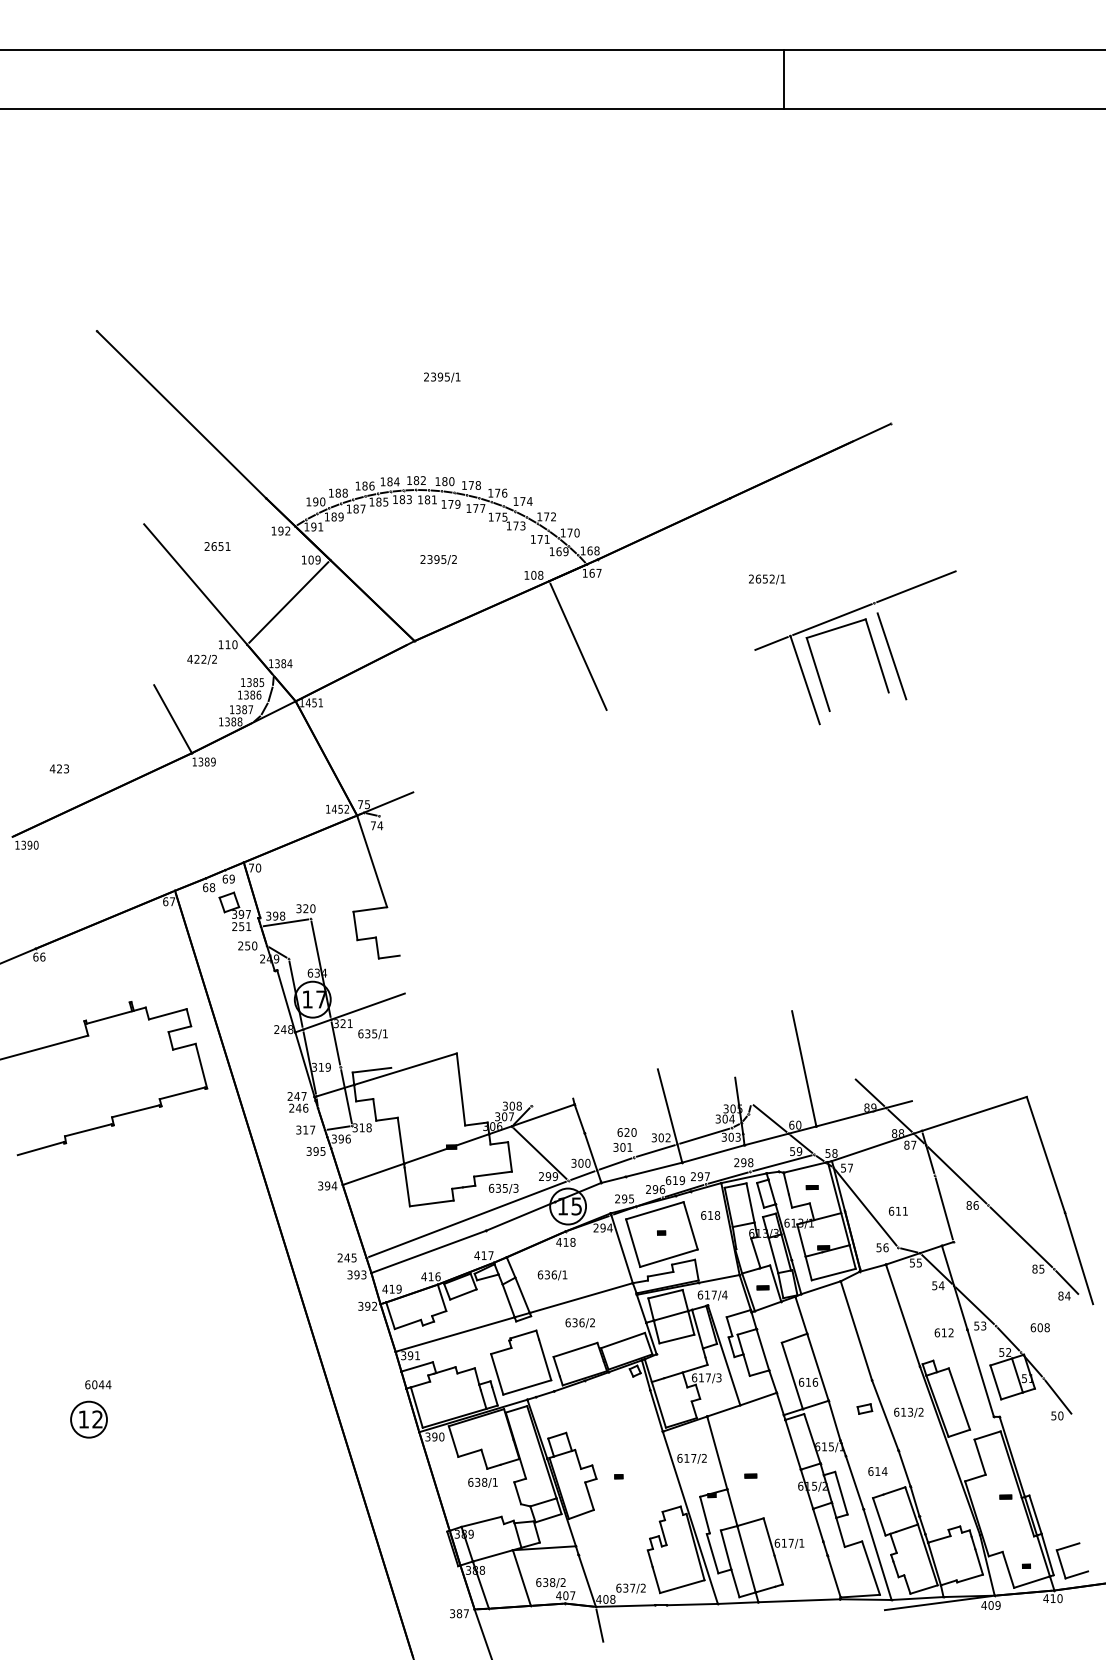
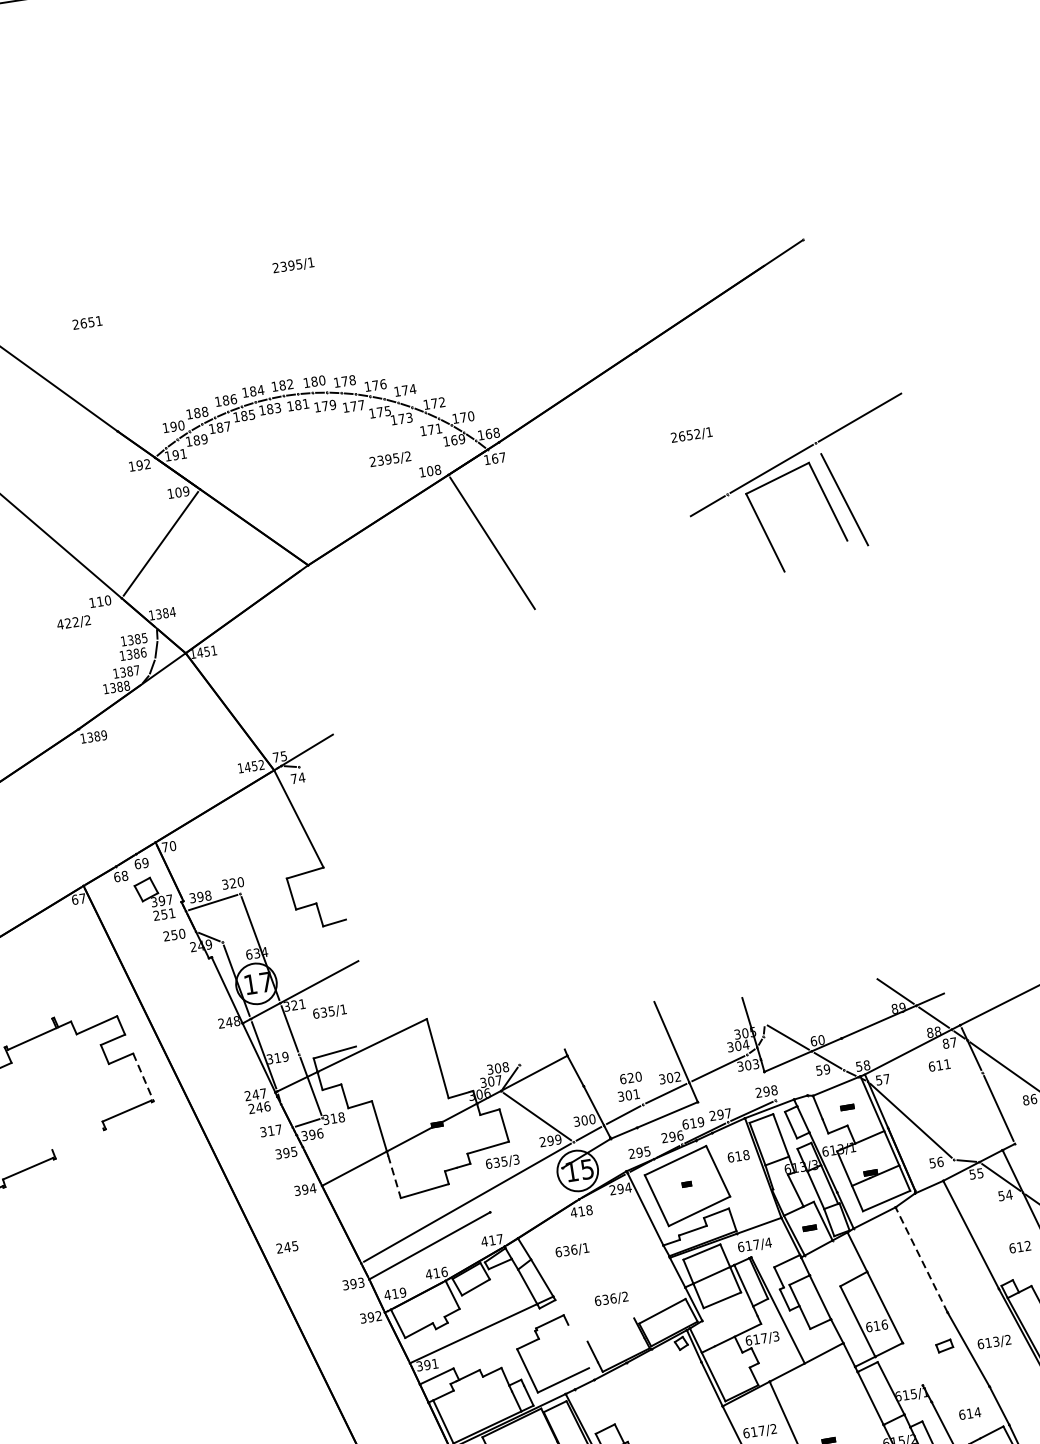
text: (217, 546) -> (87, 322), moved
text: (438, 559) -> (390, 459), moved
line: (804, 680) -> (751, 541), removed
line: (172, 719) -> (51, 694), removed
line: (201, 1066) -> (143, 1077), solid -> dashed
line: (804, 1068) -> (818, 975), removed
line: (135, 1111) -> (77, 1139), removed
line: (713, 1153) -> (731, 1086), removed
line: (782, 1163) -> (810, 1085), removed
line: (407, 1186) -> (394, 1176), solid -> dashed
text: (897, 1210) -> (938, 1064), moved
line: (520, 1216) -> (526, 1190), removed
text: (346, 1257) -> (286, 1246), moved
line: (580, 1297) -> (607, 1270), removed
line: (856, 1330) -> (921, 1259), solid -> dashed
line: (575, 1349) -> (610, 1329), removed
line: (545, 1359) -> (578, 1345), removed
line: (834, 1420) -> (912, 1364), removed

